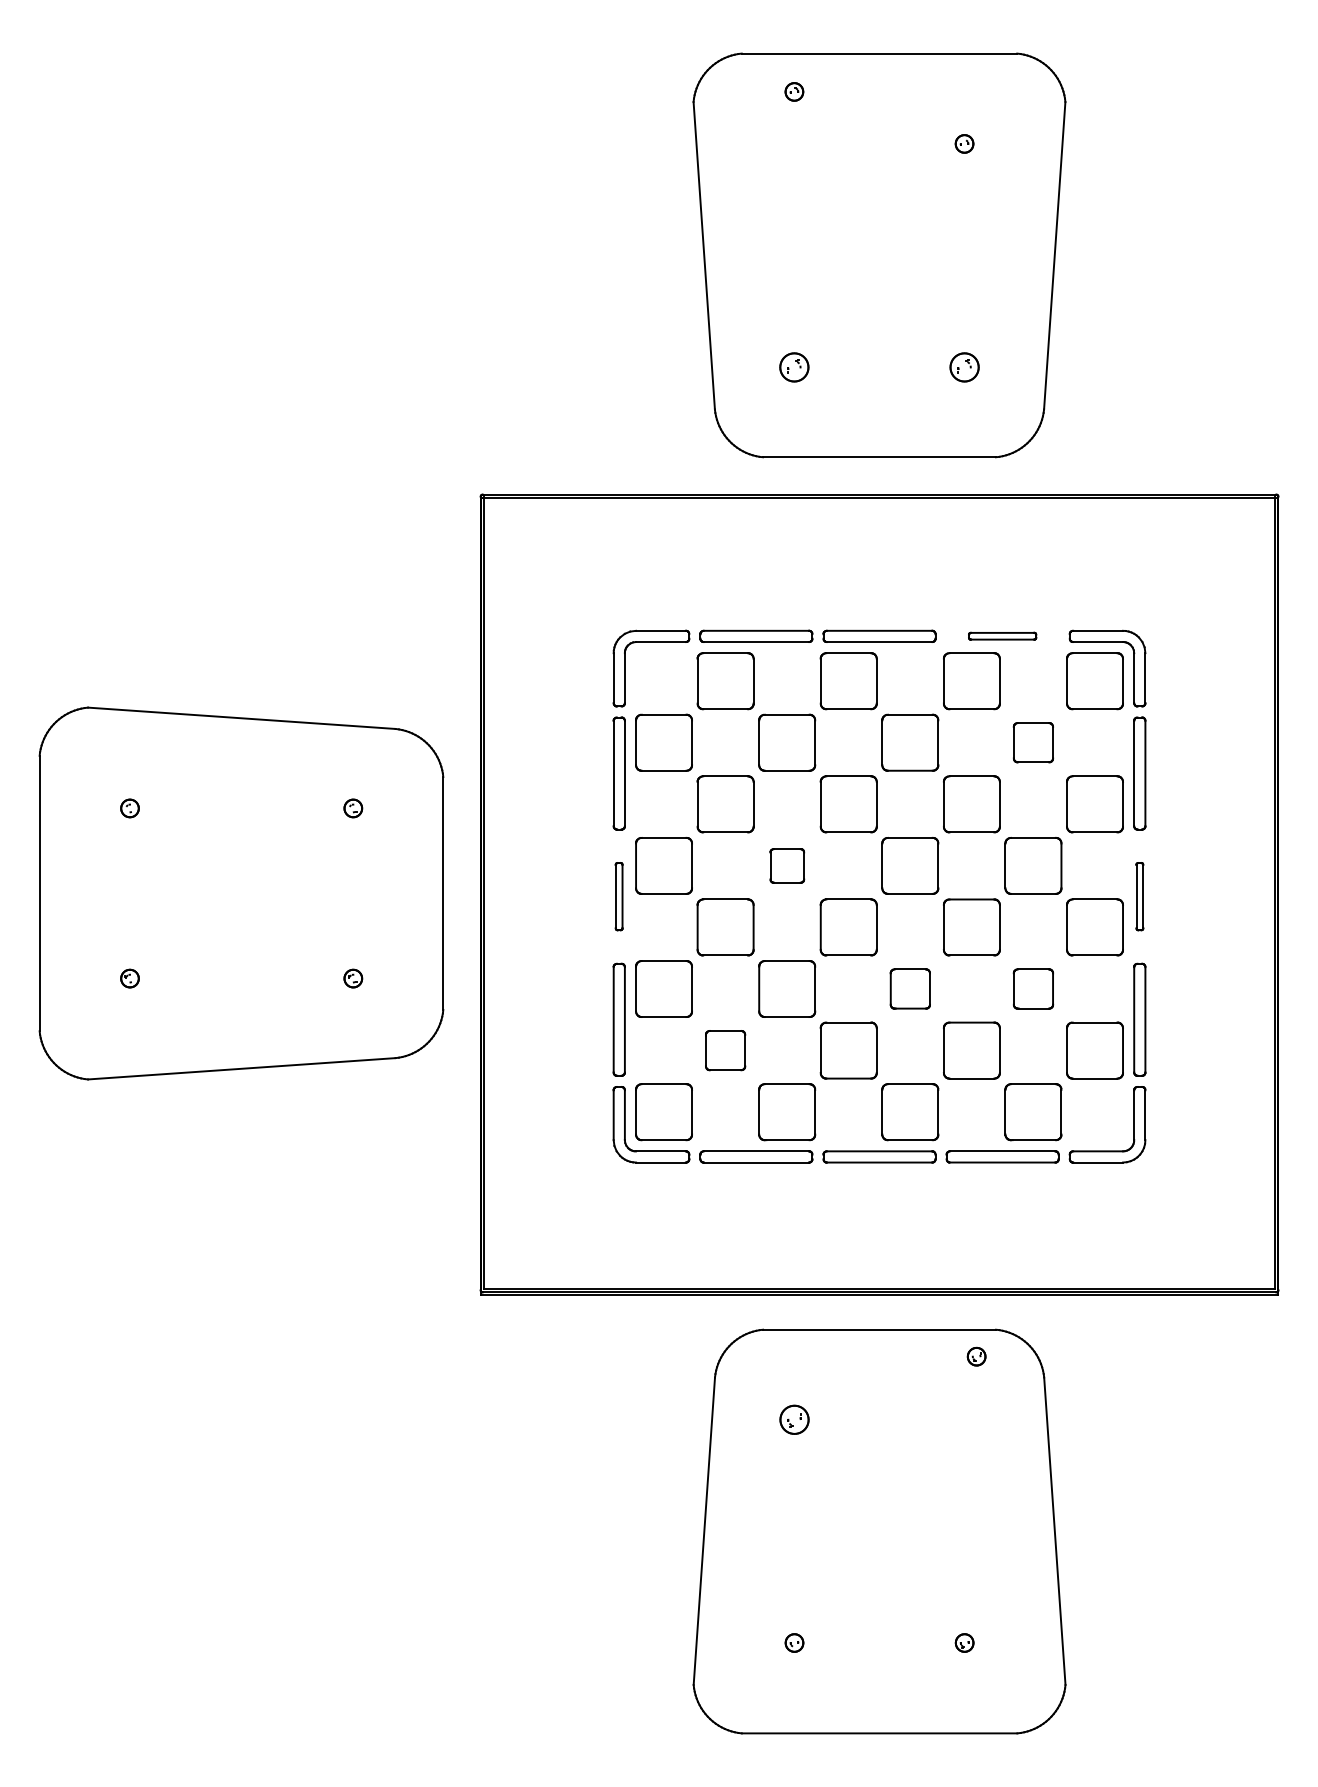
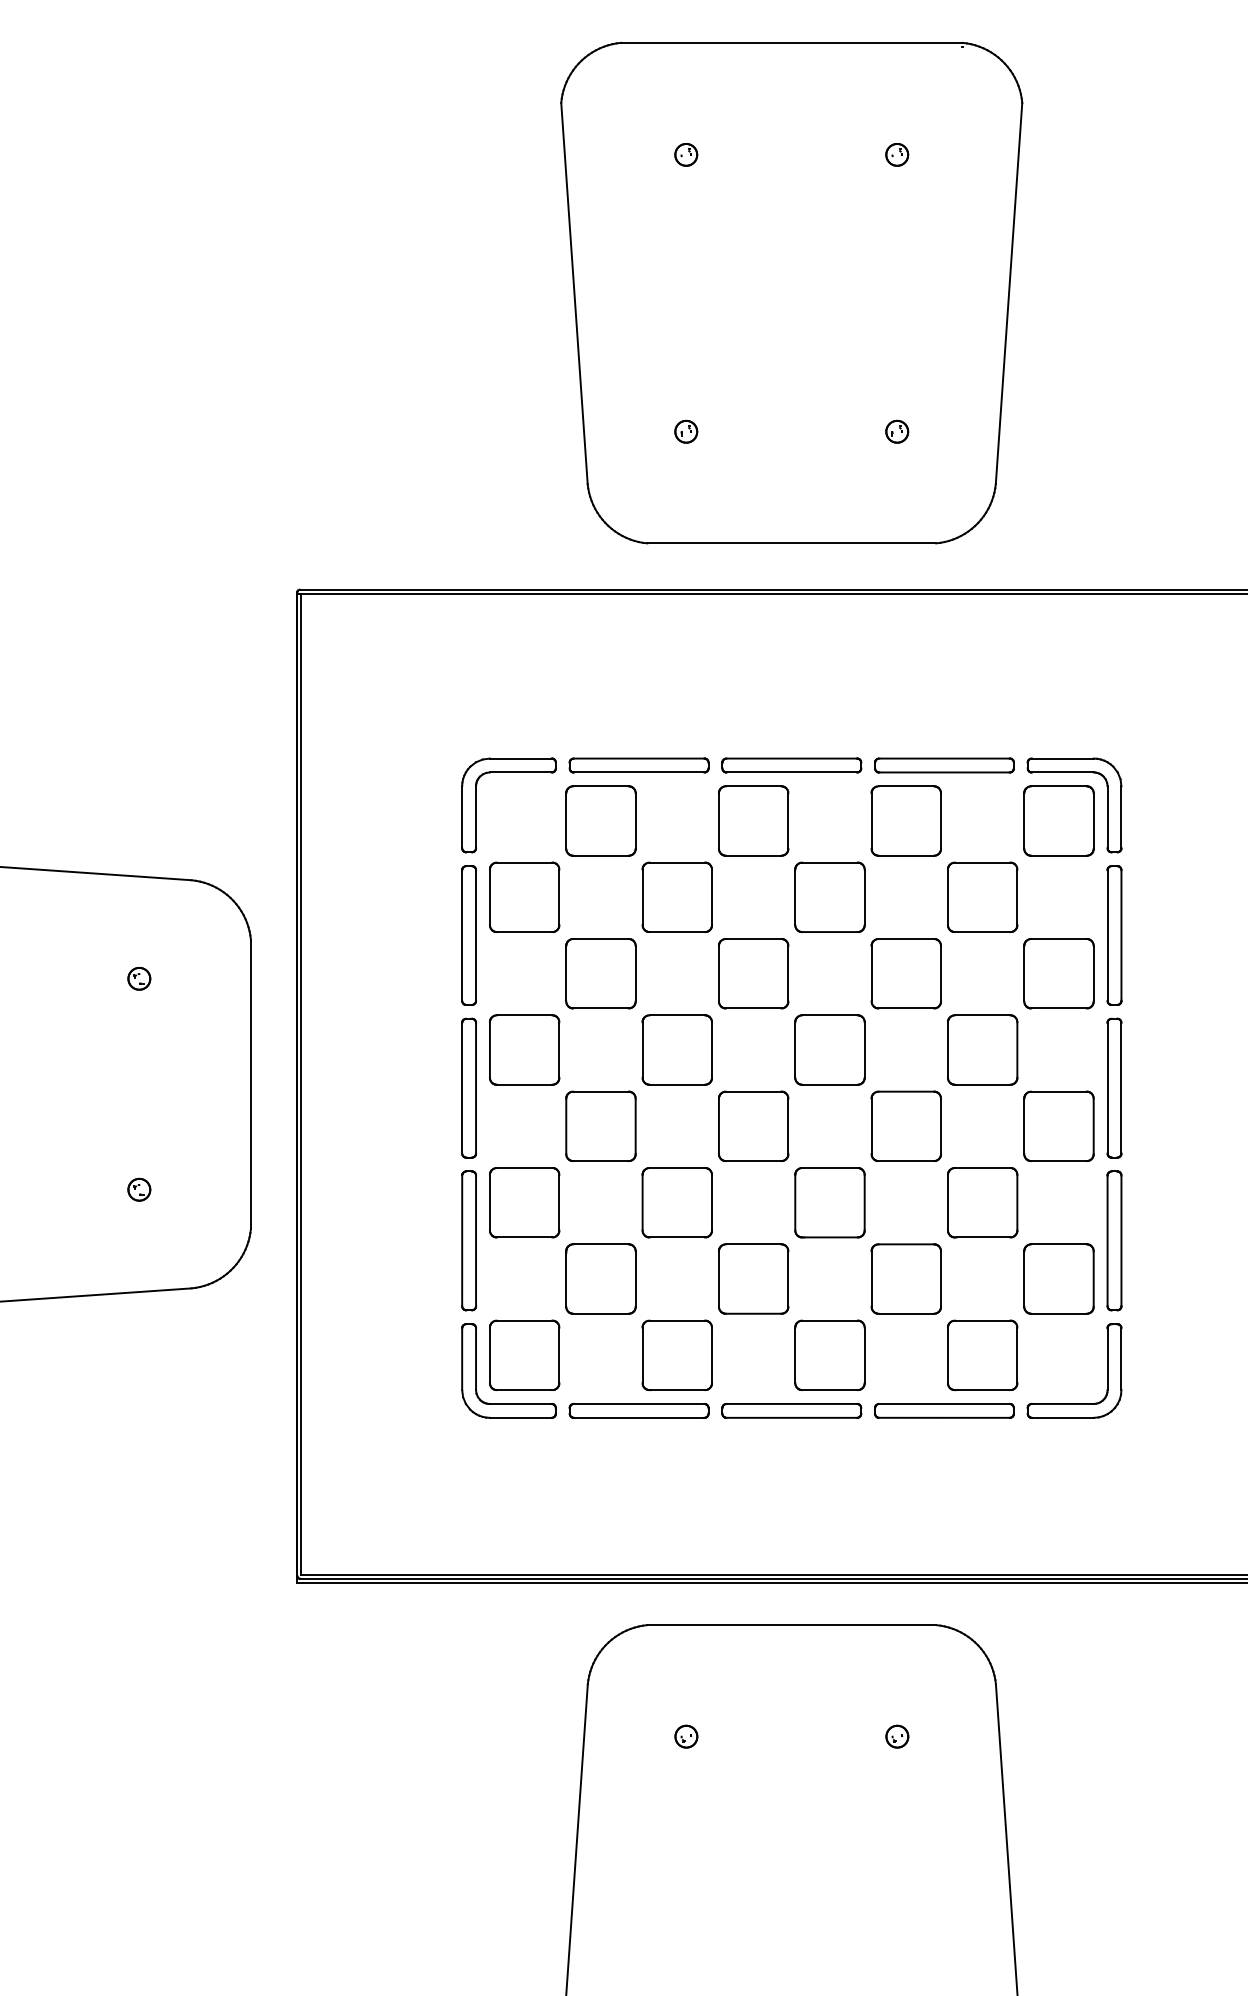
part: (794, 91) -> (686, 154), moved
part: (794, 366) -> (686, 430), size x0.62
part: (964, 366) -> (897, 430), size x0.62
part: (1002, 635) -> (944, 764), size x1.67
part: (1033, 742) -> (982, 897), size x1.43
part: (787, 865) -> (677, 1049), size x1.67
part: (618, 896) -> (468, 1087), size x1.67
part: (1139, 896) -> (1114, 1087), size x1.67
part: (910, 988) -> (830, 1202), size x1.43
part: (1033, 988) -> (982, 1202), size x1.43
part: (725, 1050) -> (600, 1278), size x1.43
part: (976, 1356) -> (897, 1736), moved
part: (794, 1419) -> (686, 1736), size x0.62

